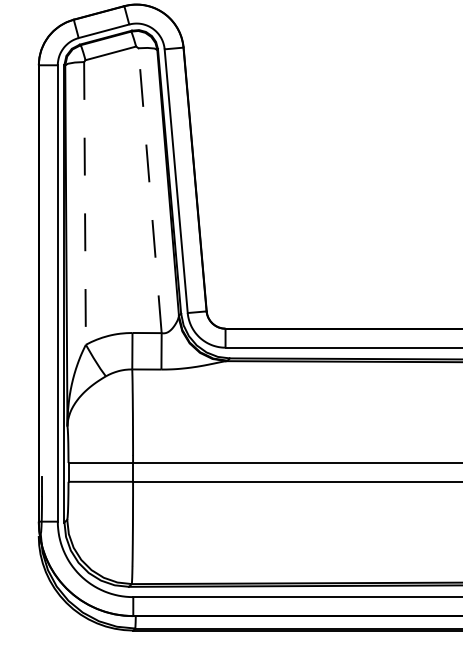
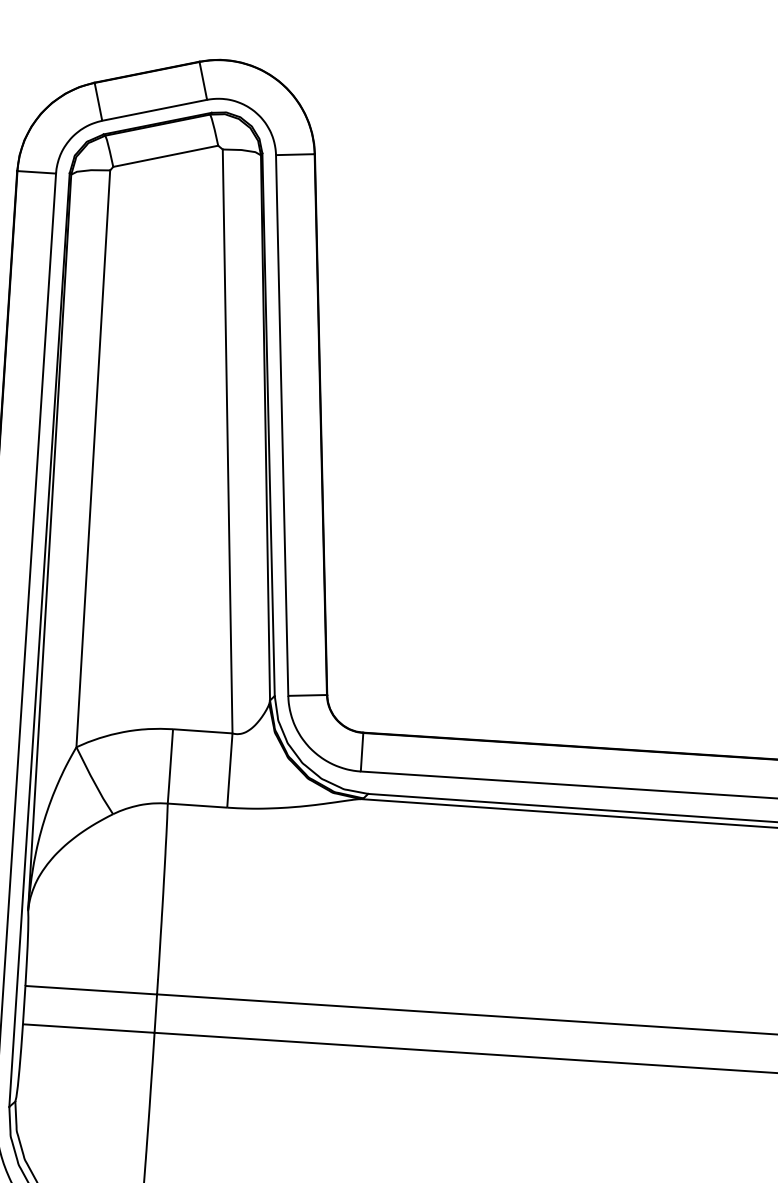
line: (150, 190) -> (228, 441), dashed -> solid
line: (85, 203) -> (94, 459), dashed -> solid

